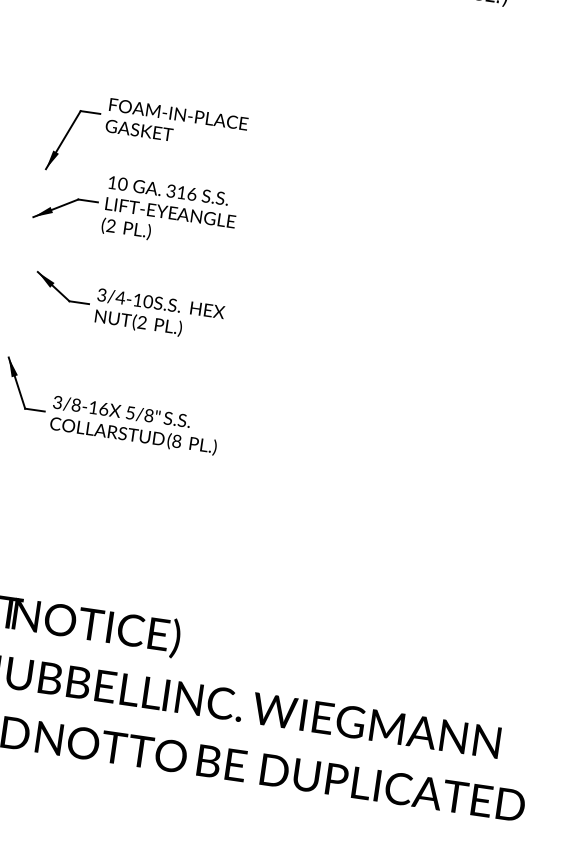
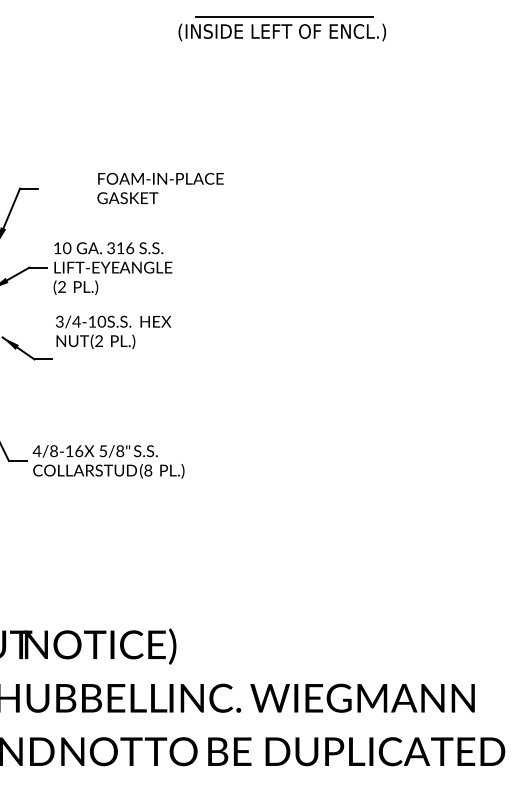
text: (176, 124) -> (160, 188), moved
text: (159, 315) -> (113, 332), moved
text: (57, 402) -> (36, 451), 3/8-16 -> 4/8-16

